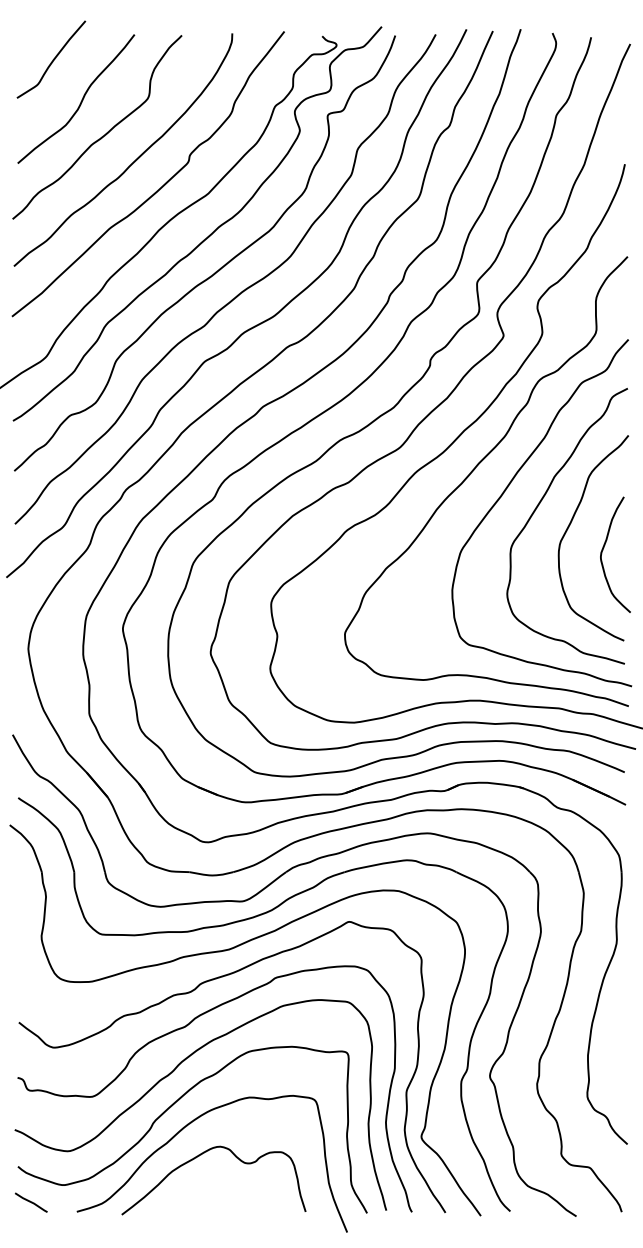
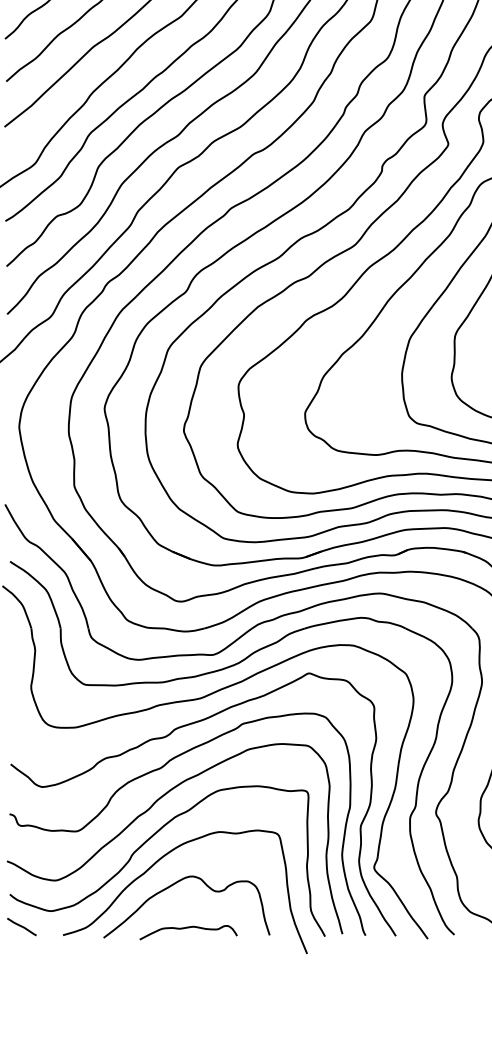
curve: (215, 1204) -> (188, 928), added

